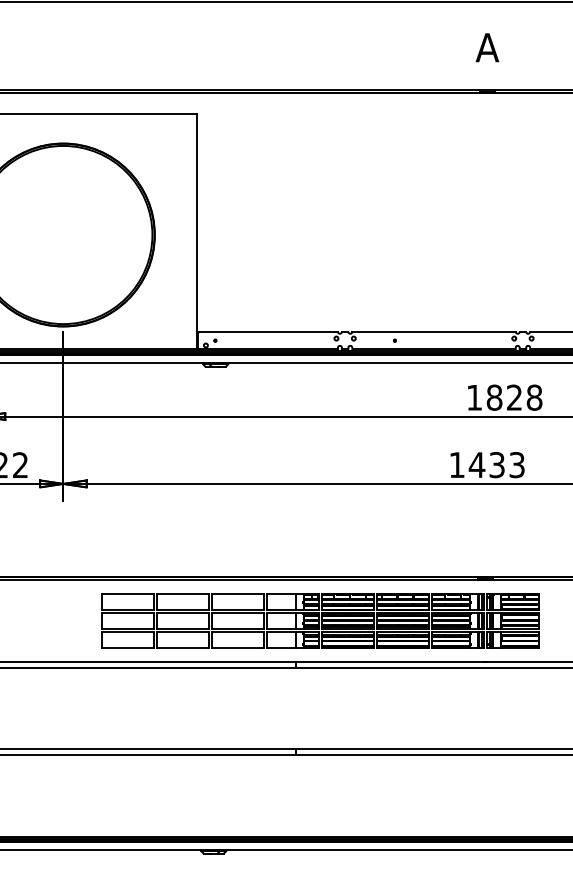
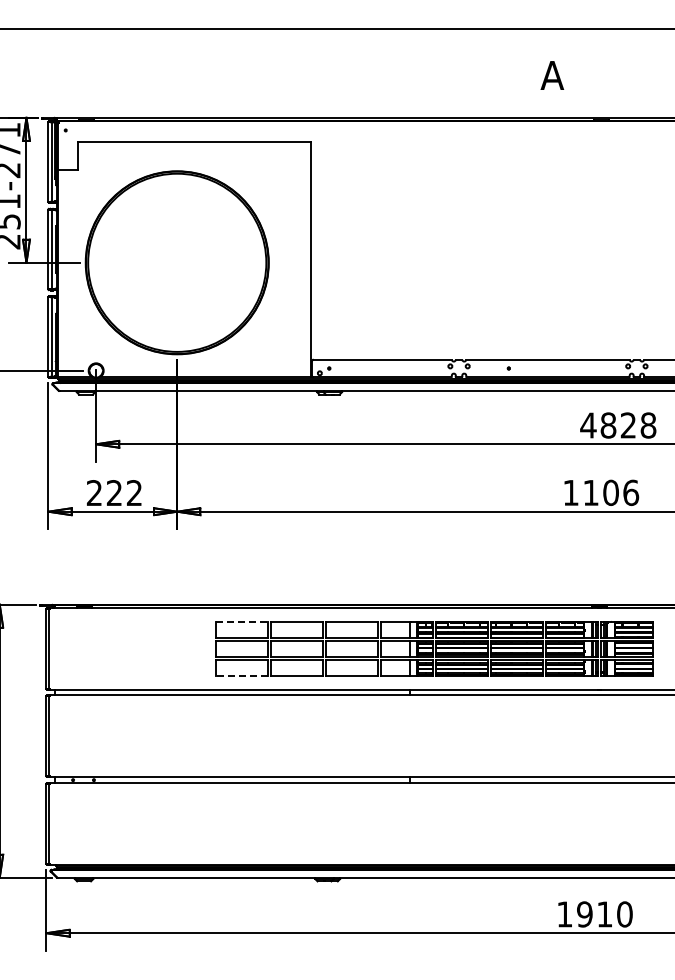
text: (487, 47) -> (552, 75), moved
text: (474, 397) -> (588, 425), 1828 -> 4828
text: (496, 464) -> (610, 492), 1433 -> 1106
line: (128, 593) -> (242, 621), solid -> dashed
line: (127, 648) -> (241, 676), solid -> dashed

